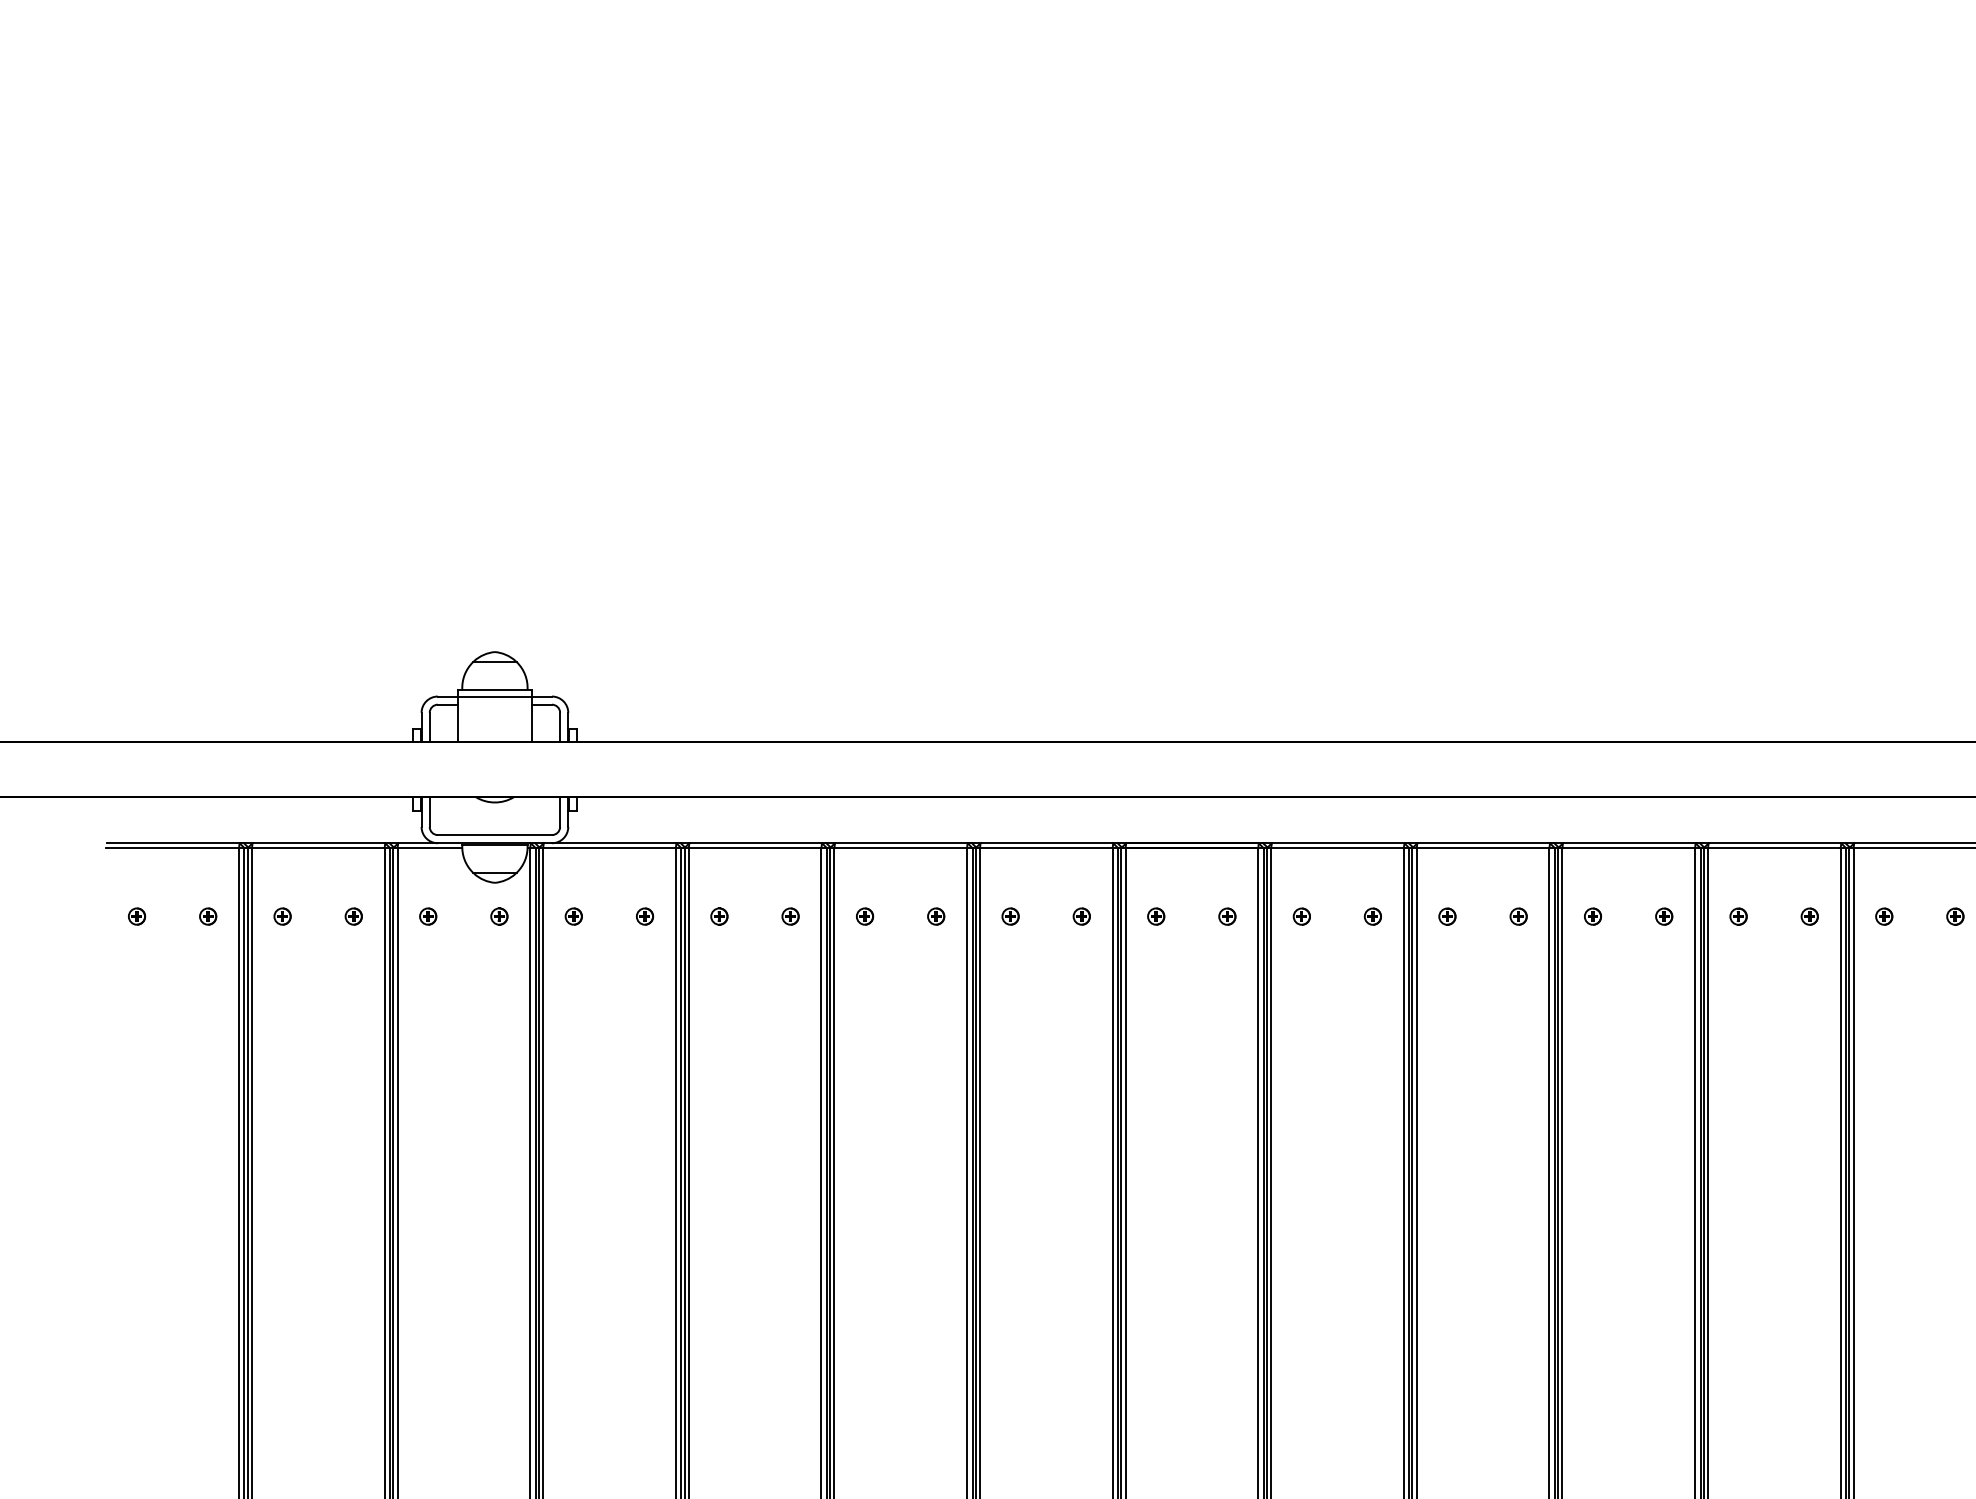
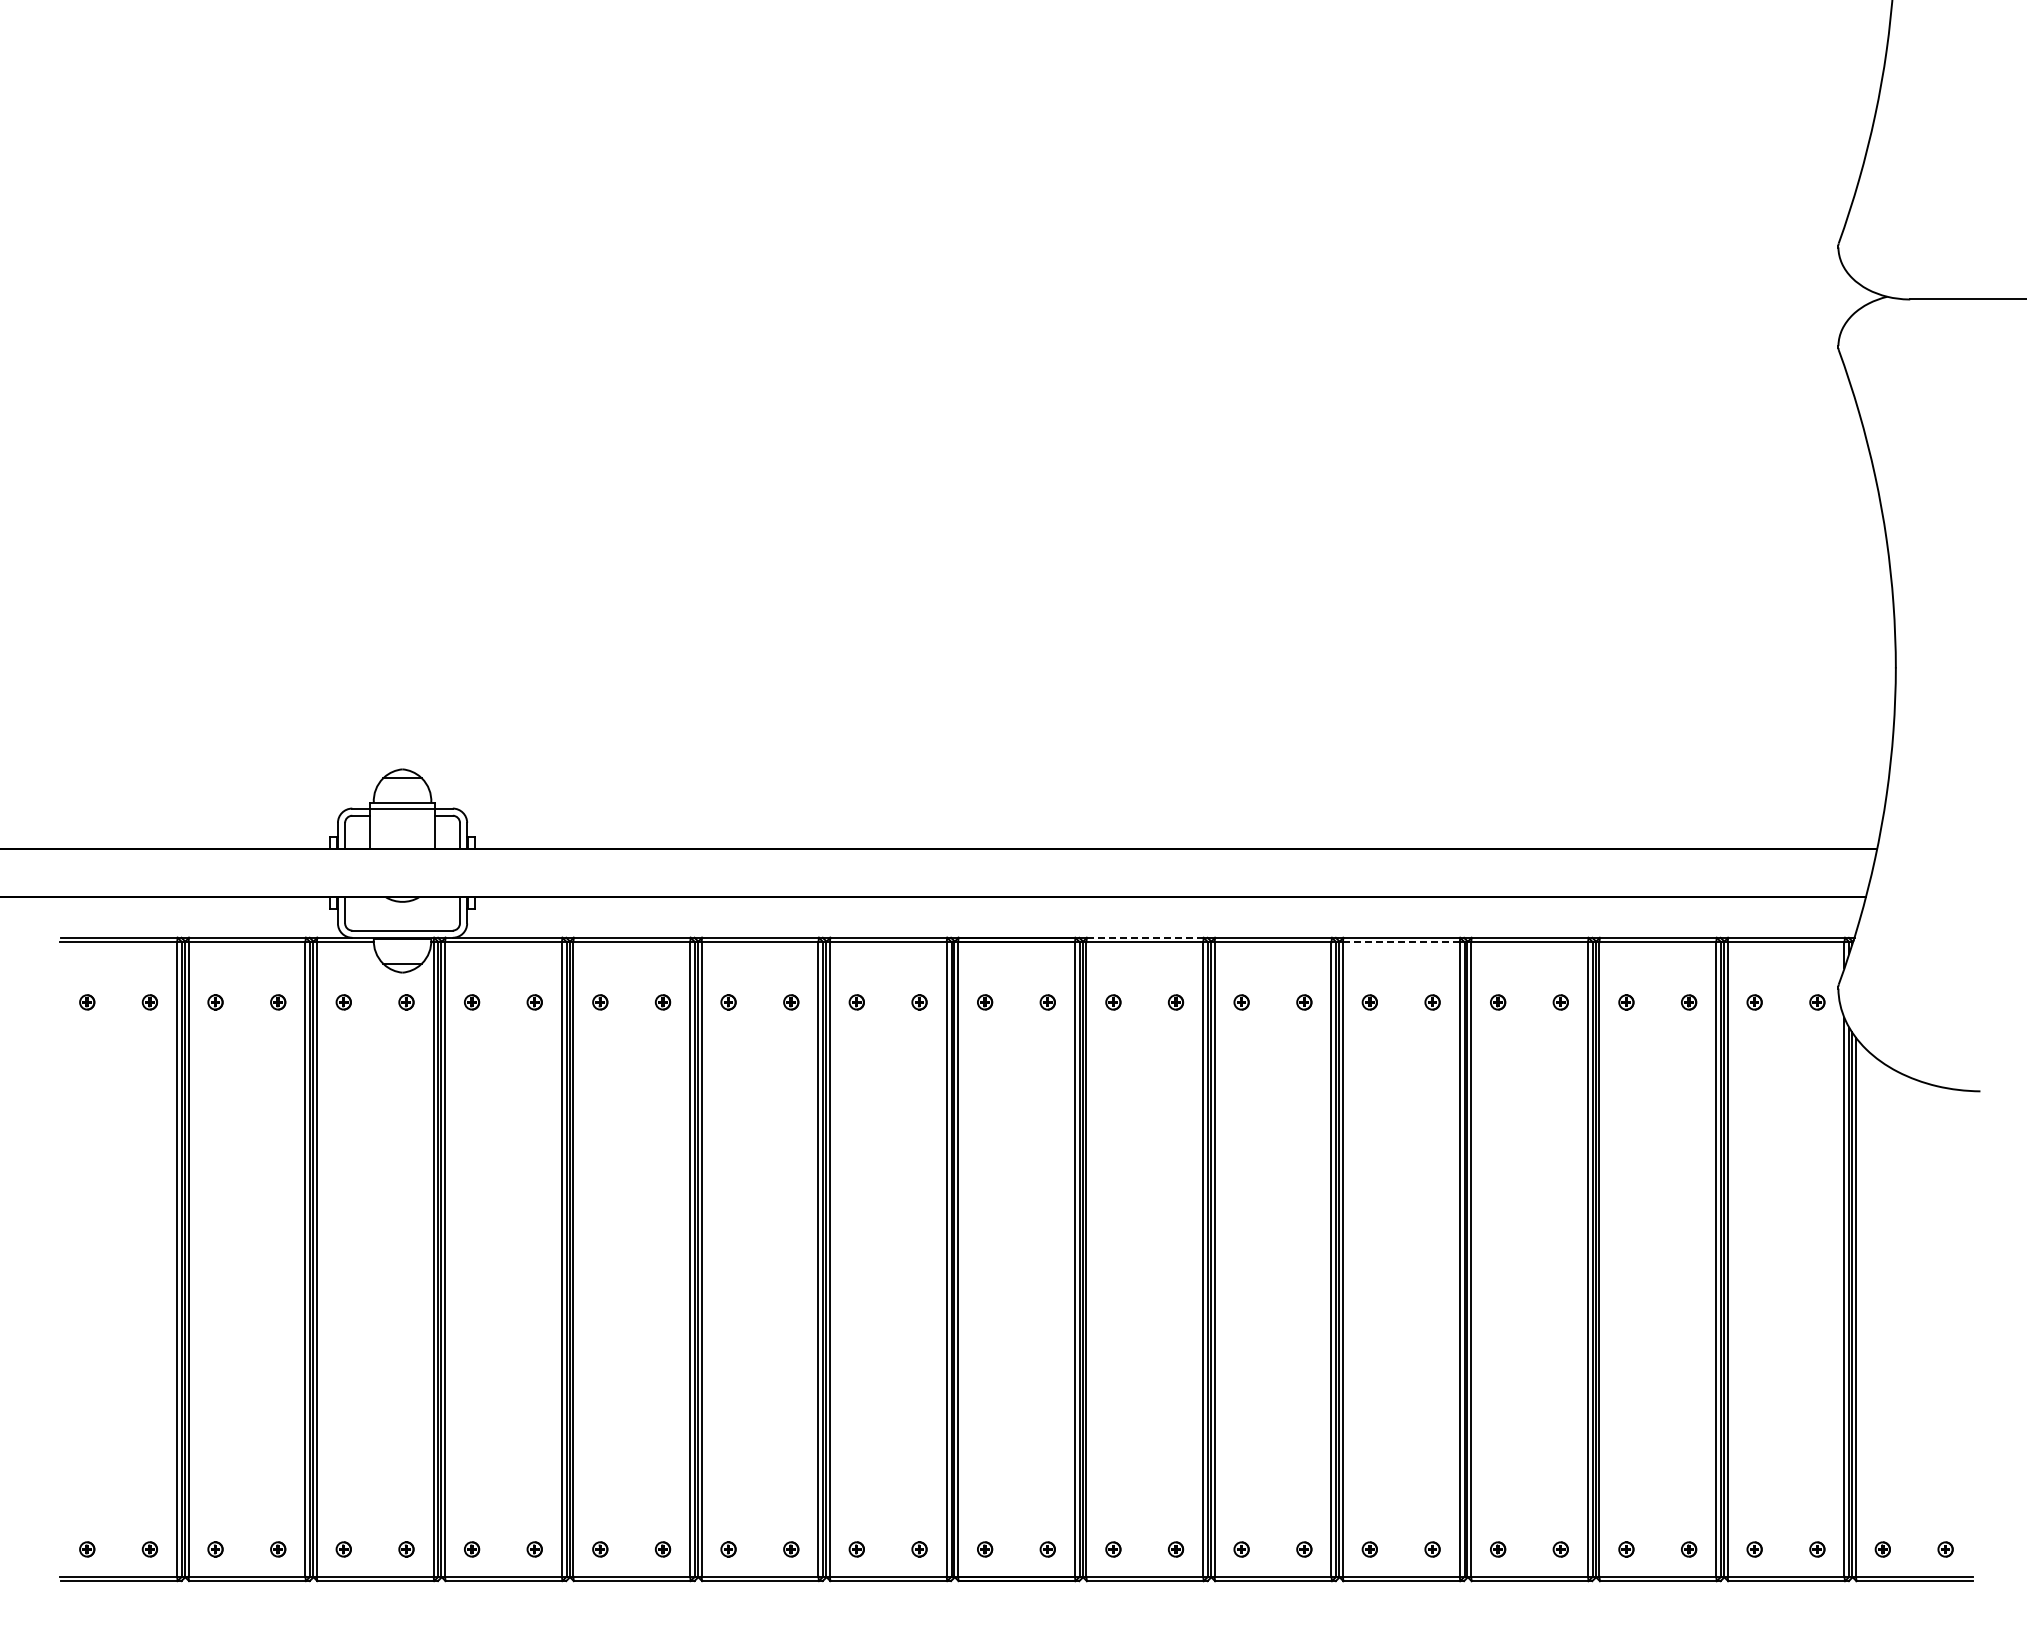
line: (1337, 842) -> (1144, 937), solid -> dashed
line: (1628, 848) -> (1401, 942), solid -> dashed

